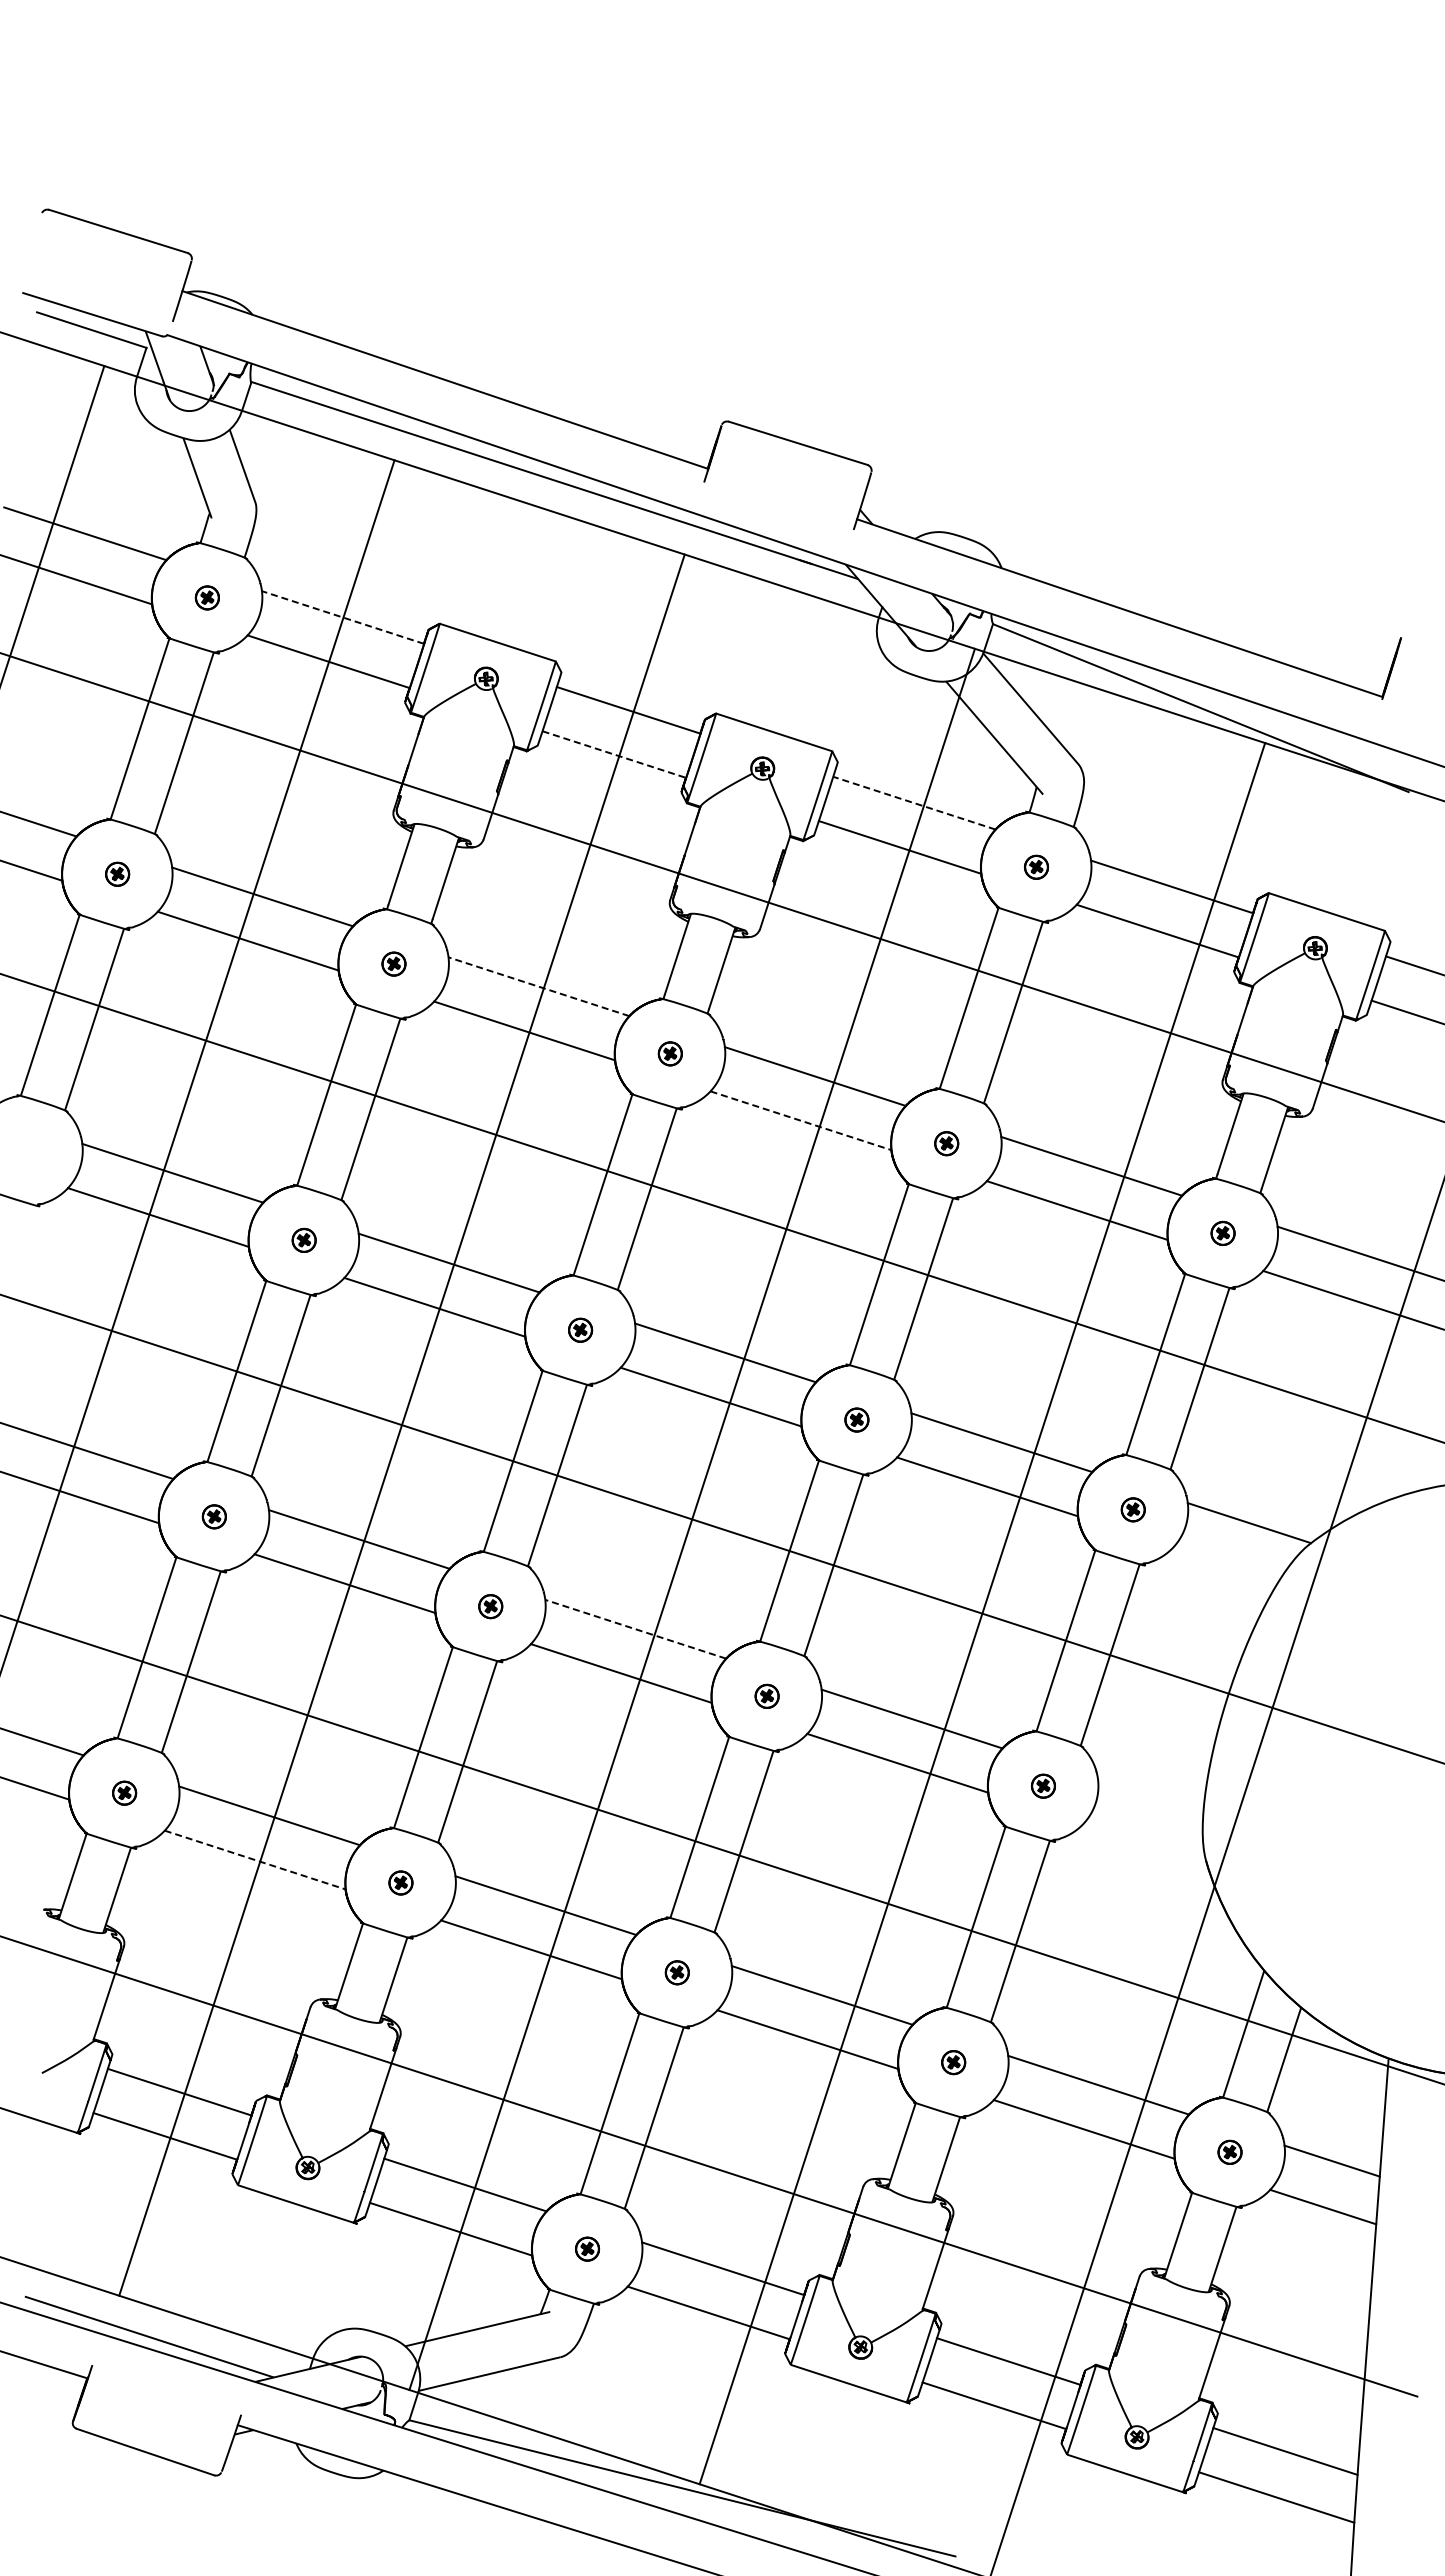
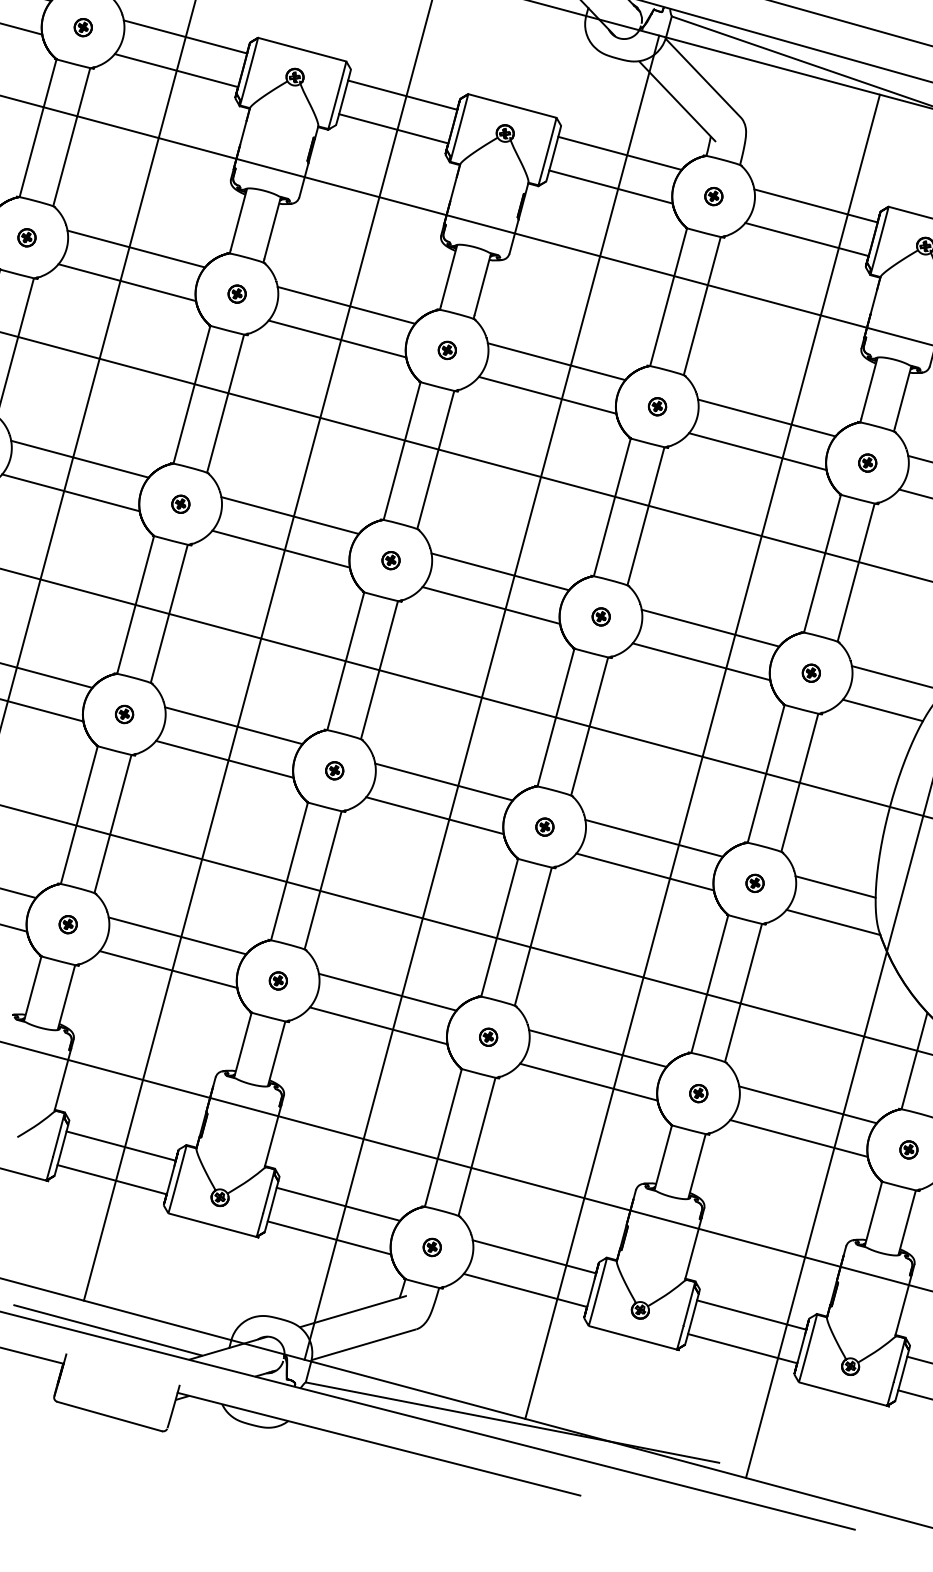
line: (342, 617) -> (185, 36), dashed -> solid
line: (614, 754) -> (393, 128), dashed -> solid
line: (913, 803) -> (619, 153), dashed -> solid
line: (538, 986) -> (346, 305), dashed -> solid
line: (801, 1120) -> (548, 395), dashed -> solid
line: (1225, 1564) -> (882, 710), added
line: (635, 1629) -> (443, 782), dashed -> solid
line: (1150, 1796) -> (835, 886), added
line: (1144, 1843) -> (832, 922), added
line: (255, 1860) -> (168, 969), dashed -> solid

